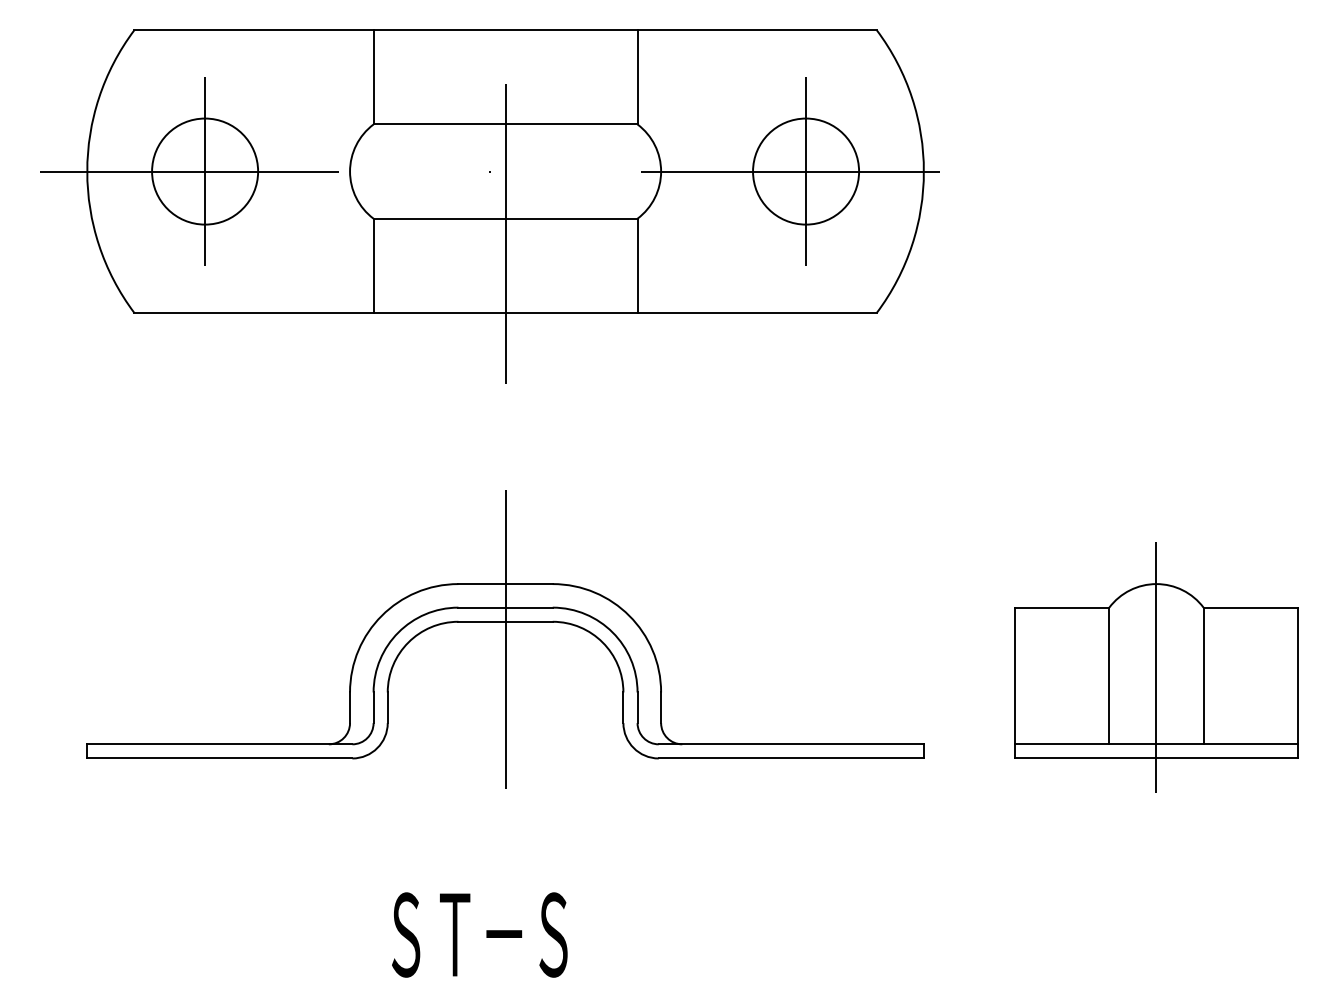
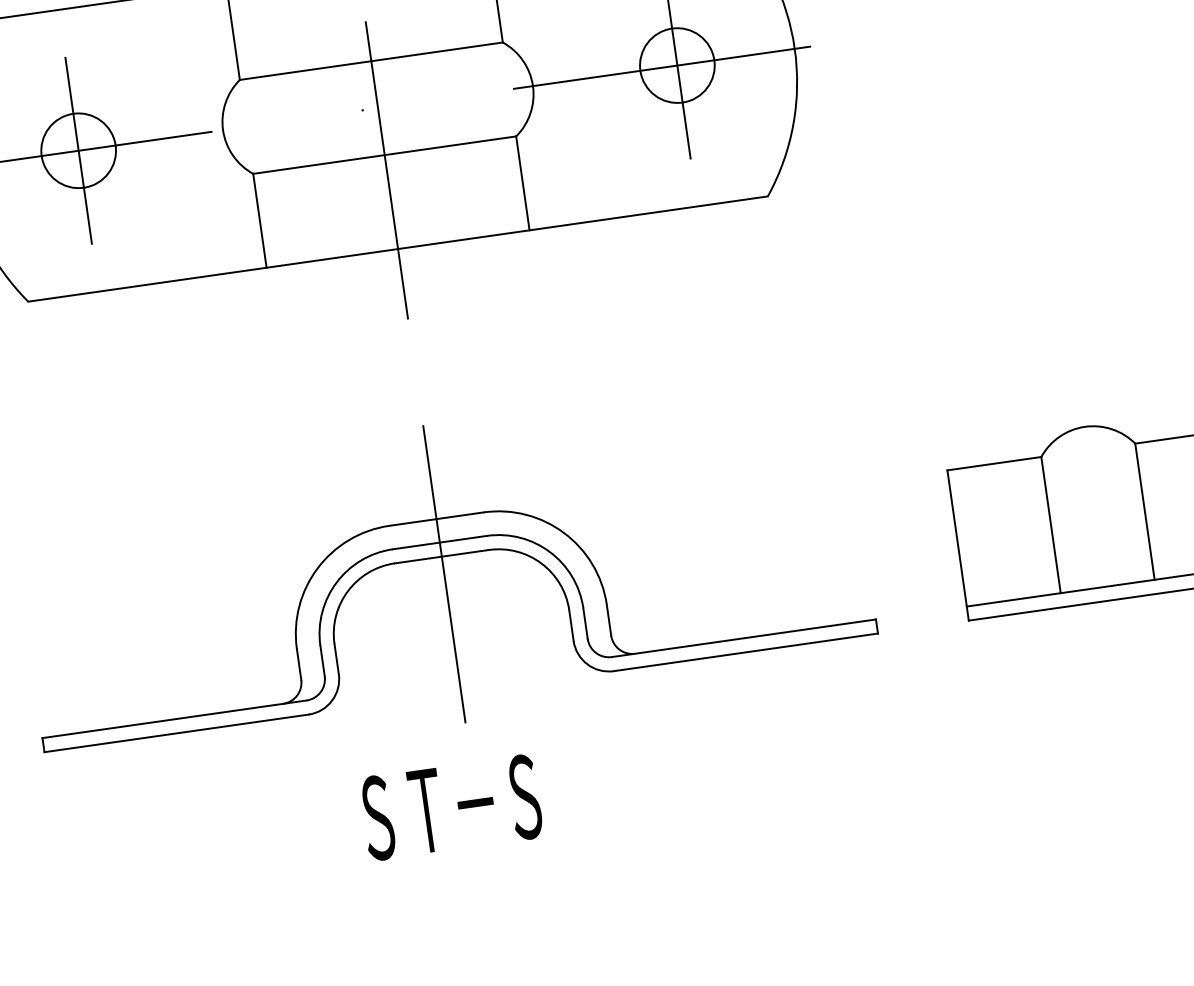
circle: (205, 171) -> (79, 150), size x0.7
circle: (806, 171) -> (677, 65), size x0.7
line: (1156, 667) -> (1096, 509), removed
text: (479, 934) -> (451, 807), moved

